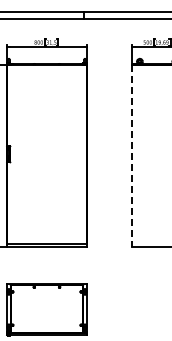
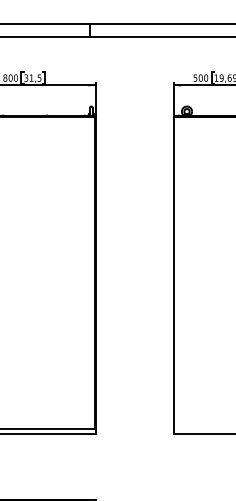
line: (132, 156) -> (174, 276), dashed -> solid

